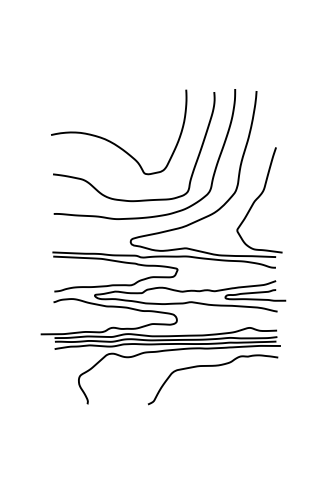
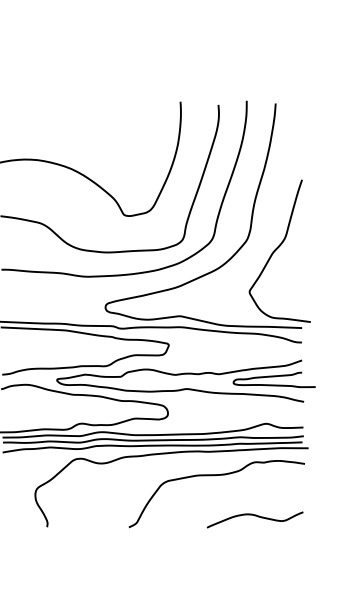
curve: (241, 396) -> (255, 516), added

